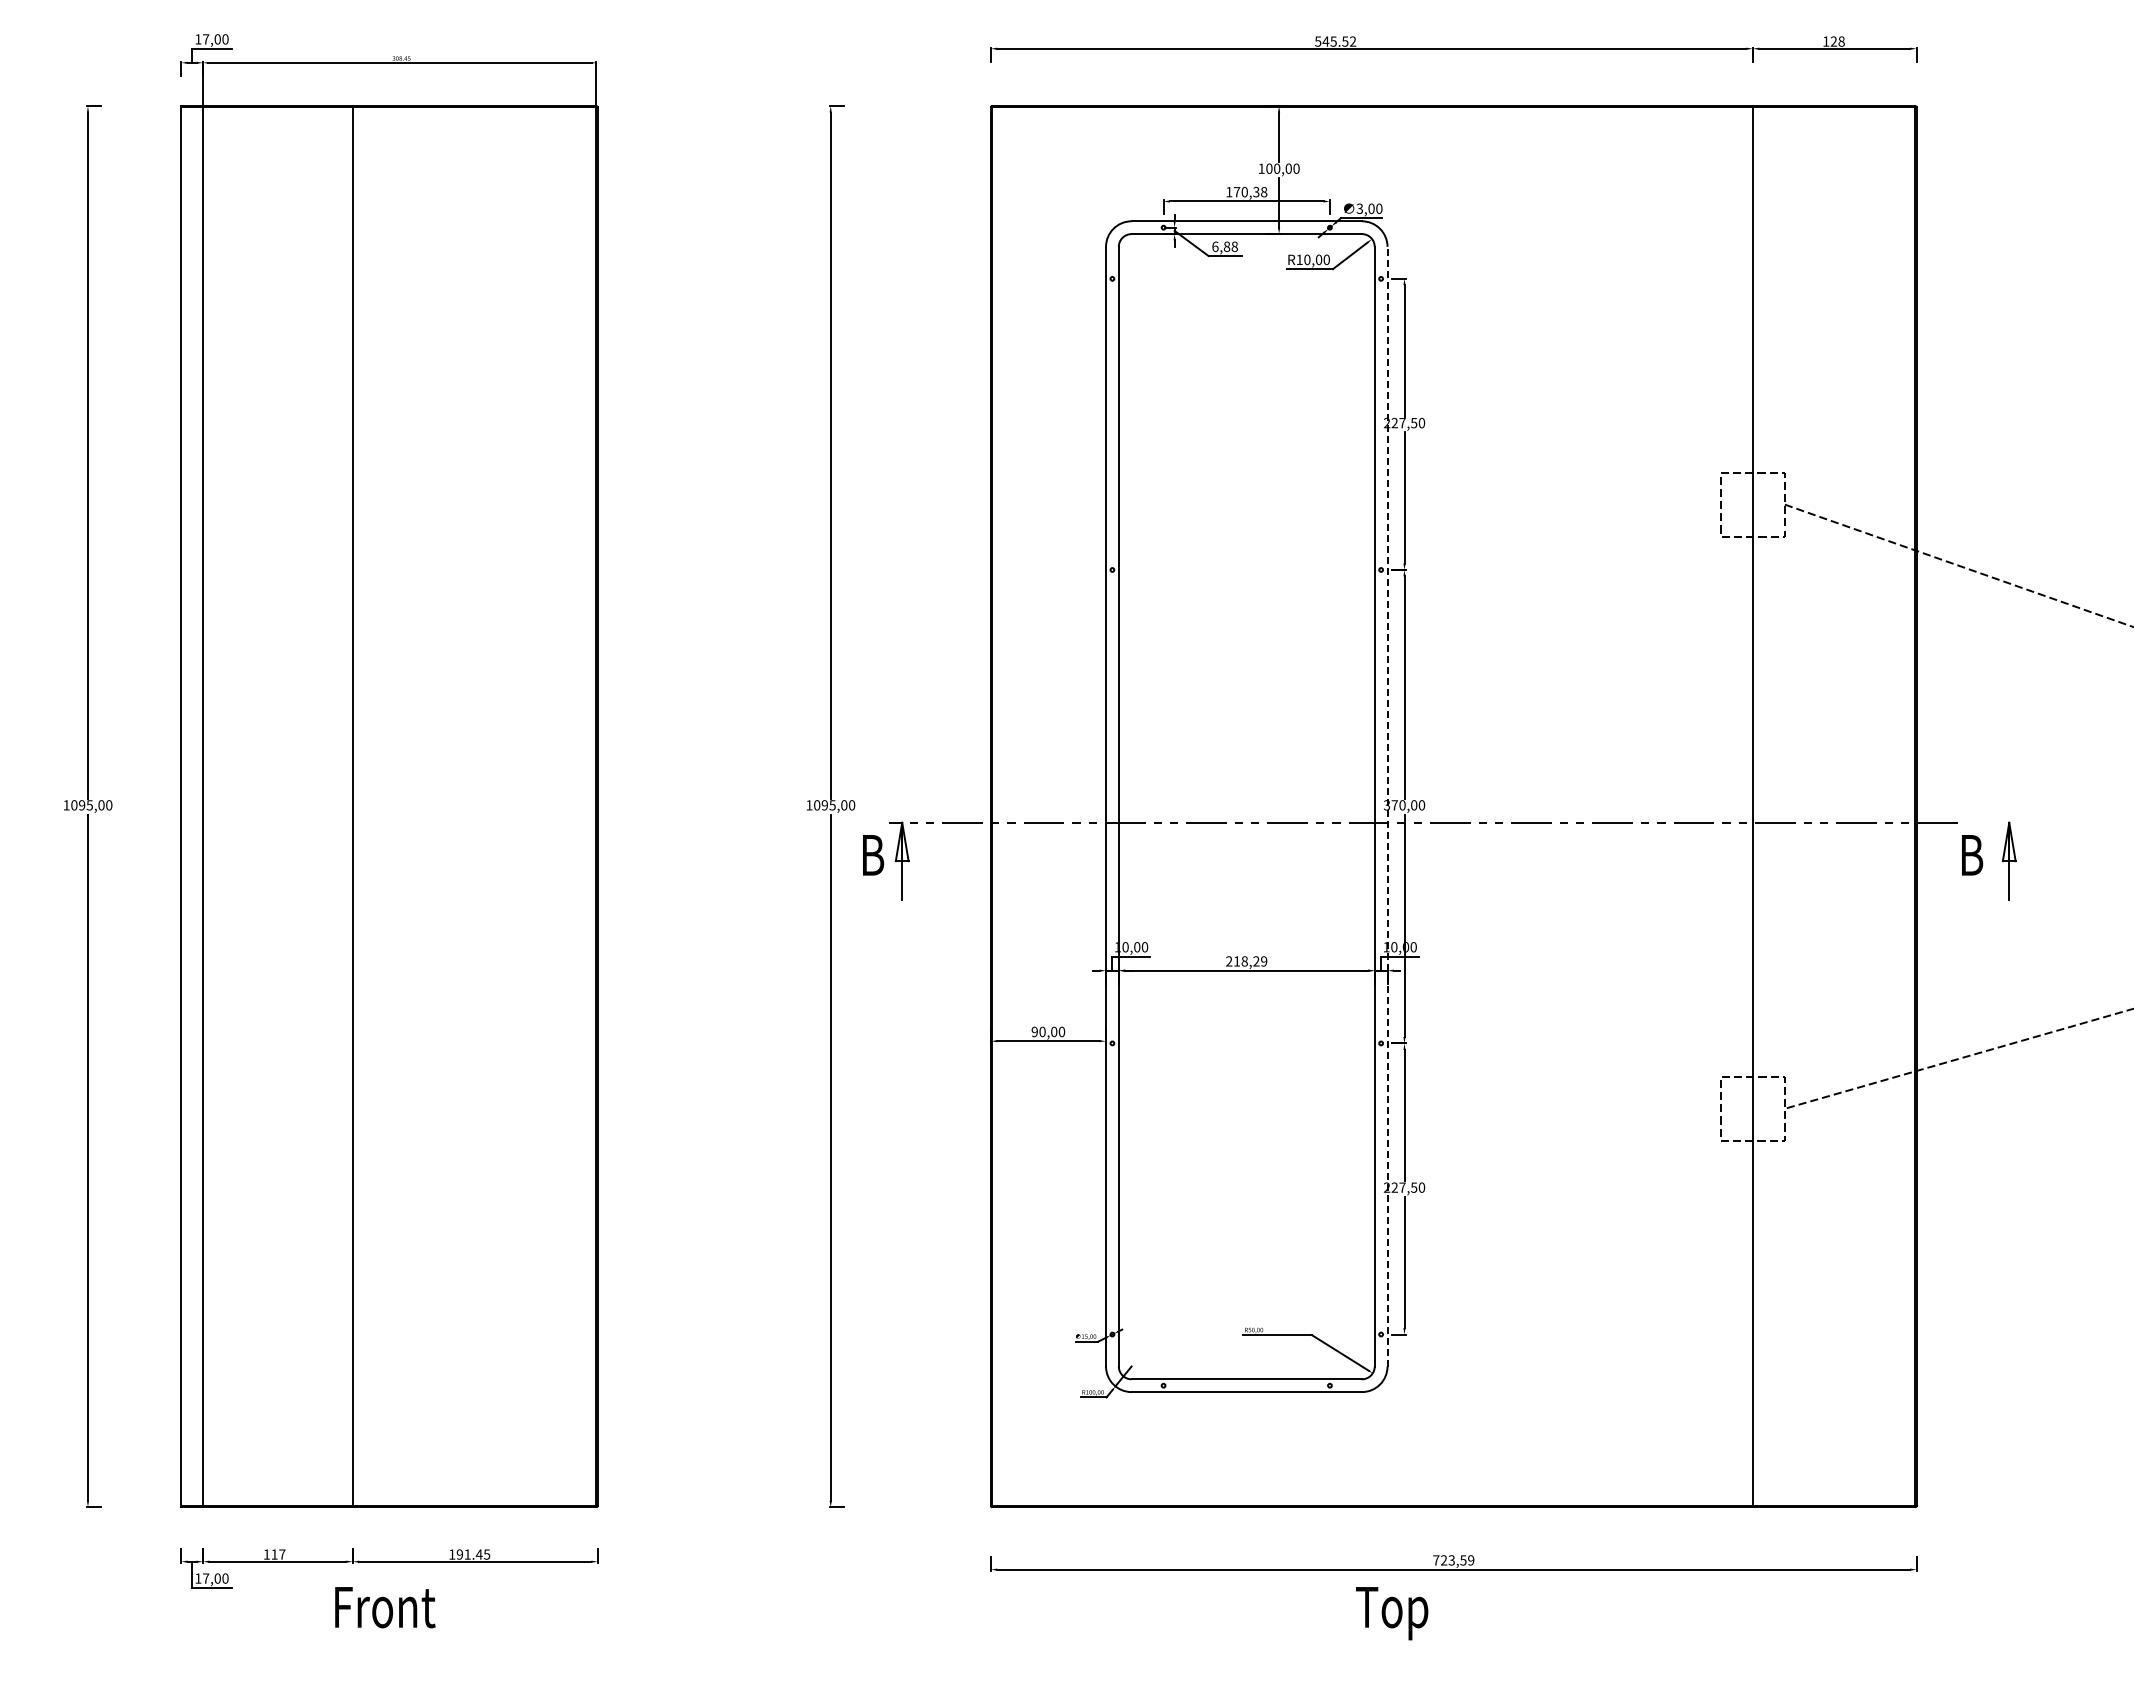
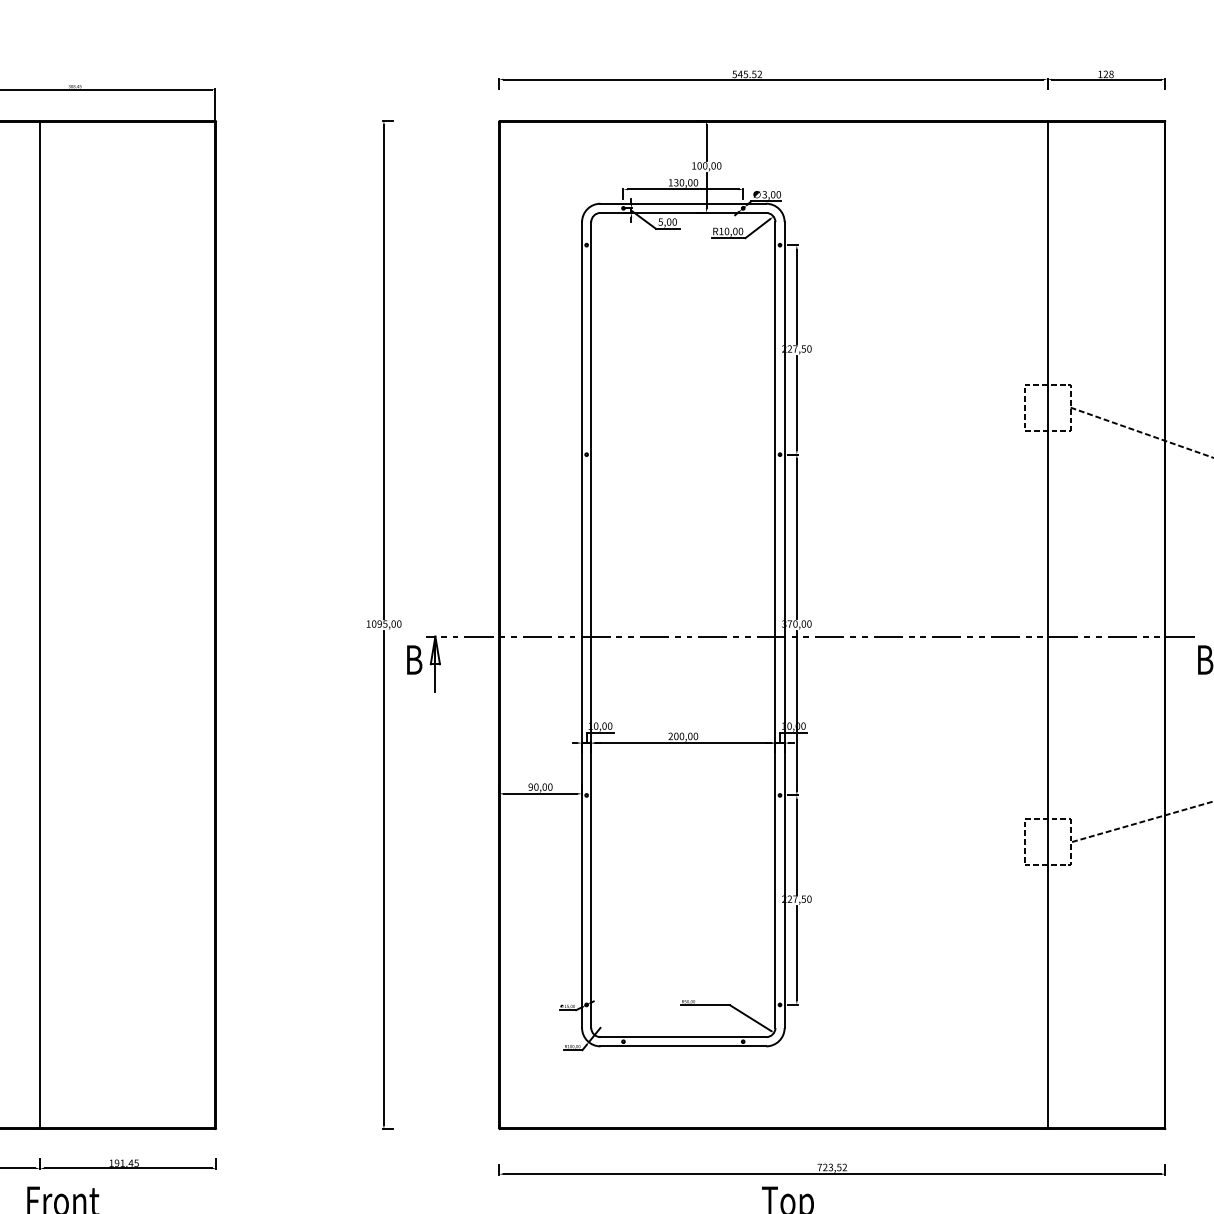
text: (1250, 192) -> (686, 183), 170,38 -> 130,00
text: (1224, 246) -> (667, 221), 6,88 -> 5,00
line: (1387, 806) -> (784, 624), dashed -> solid
text: (1250, 961) -> (686, 736), 218,29 -> 200,00
text: (1471, 1560) -> (845, 1167), 723,59 -> 723,52

